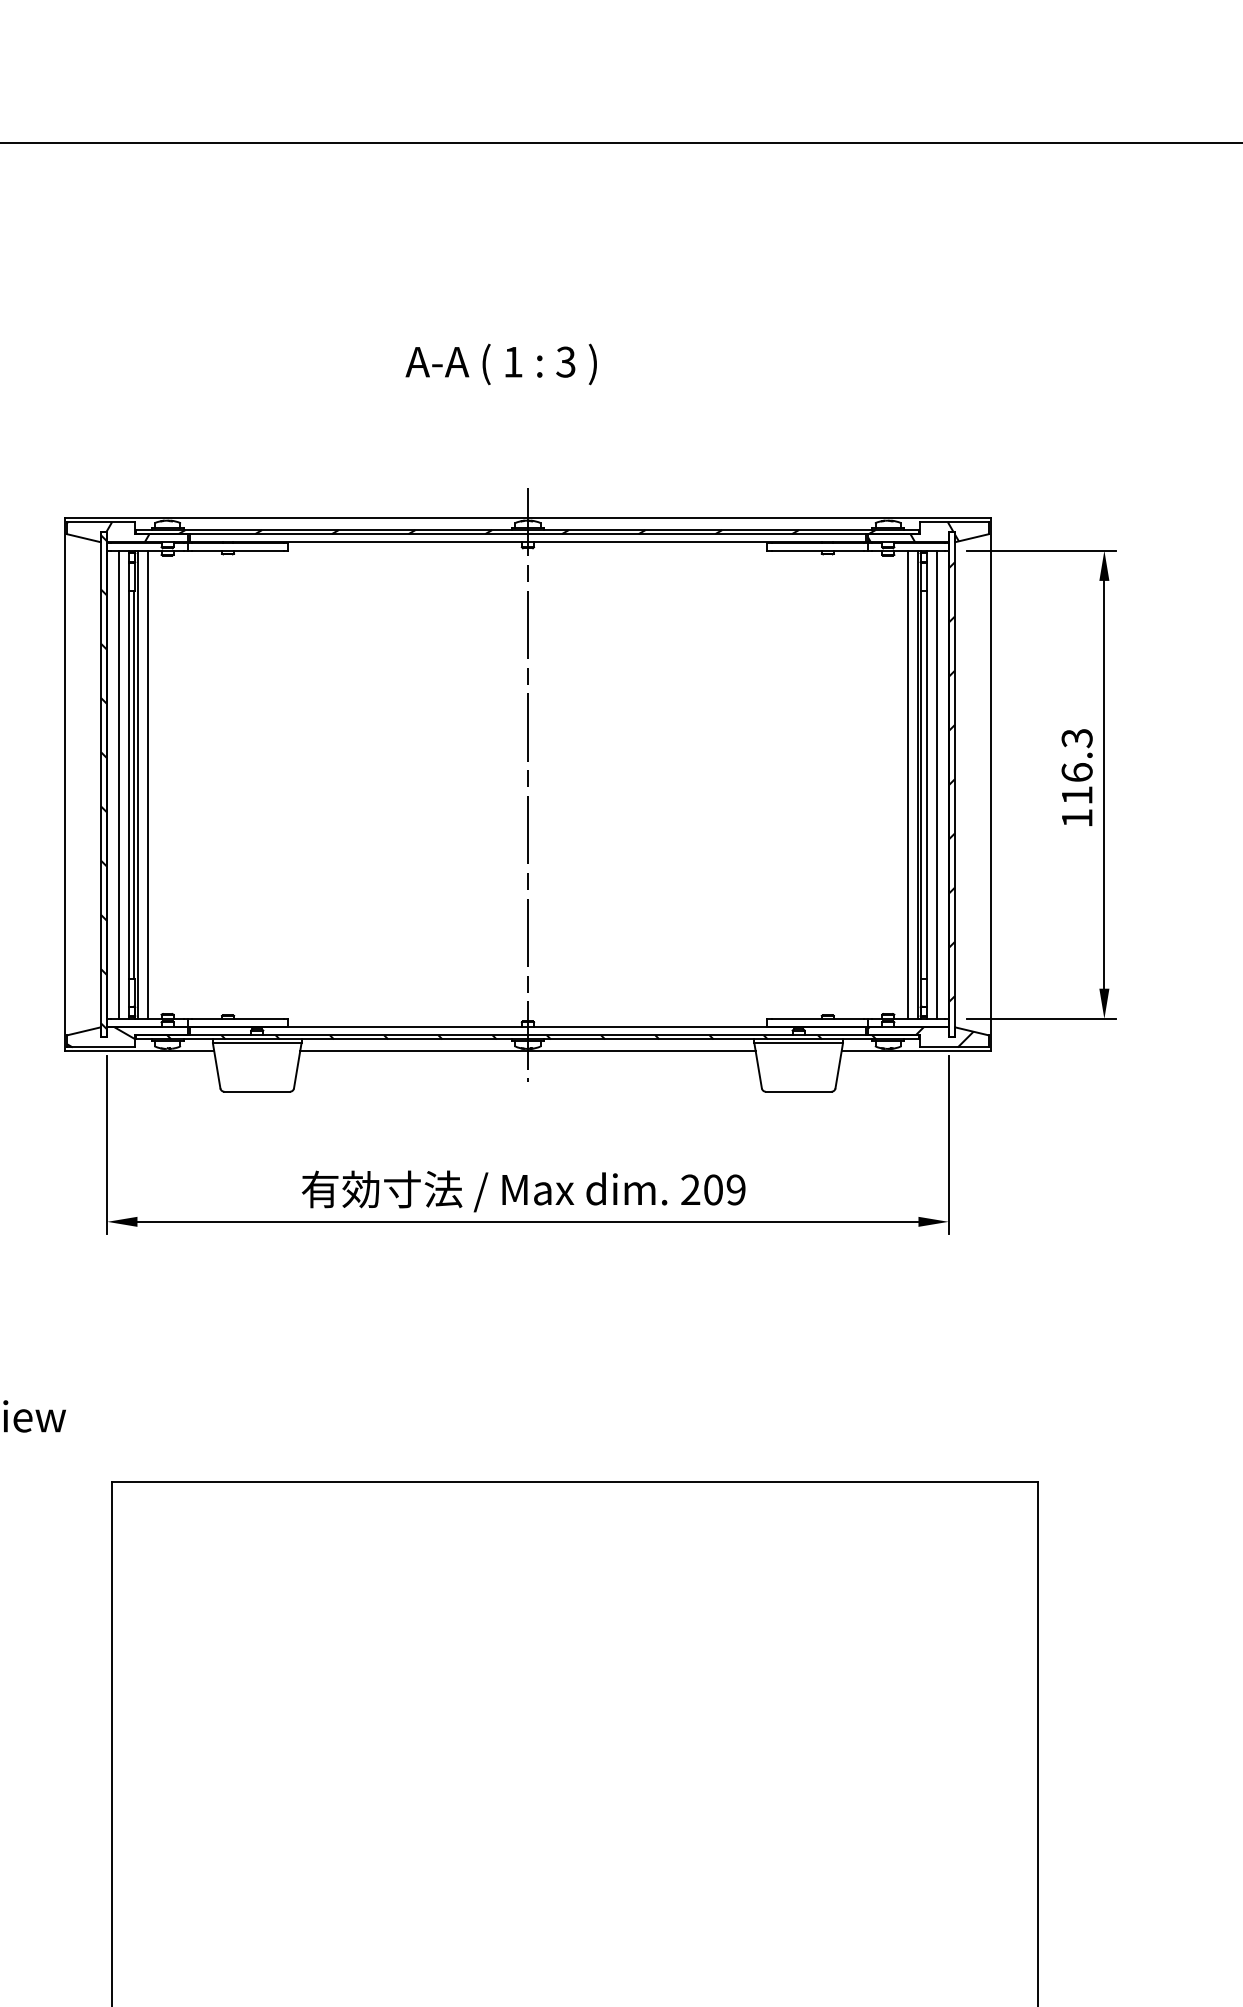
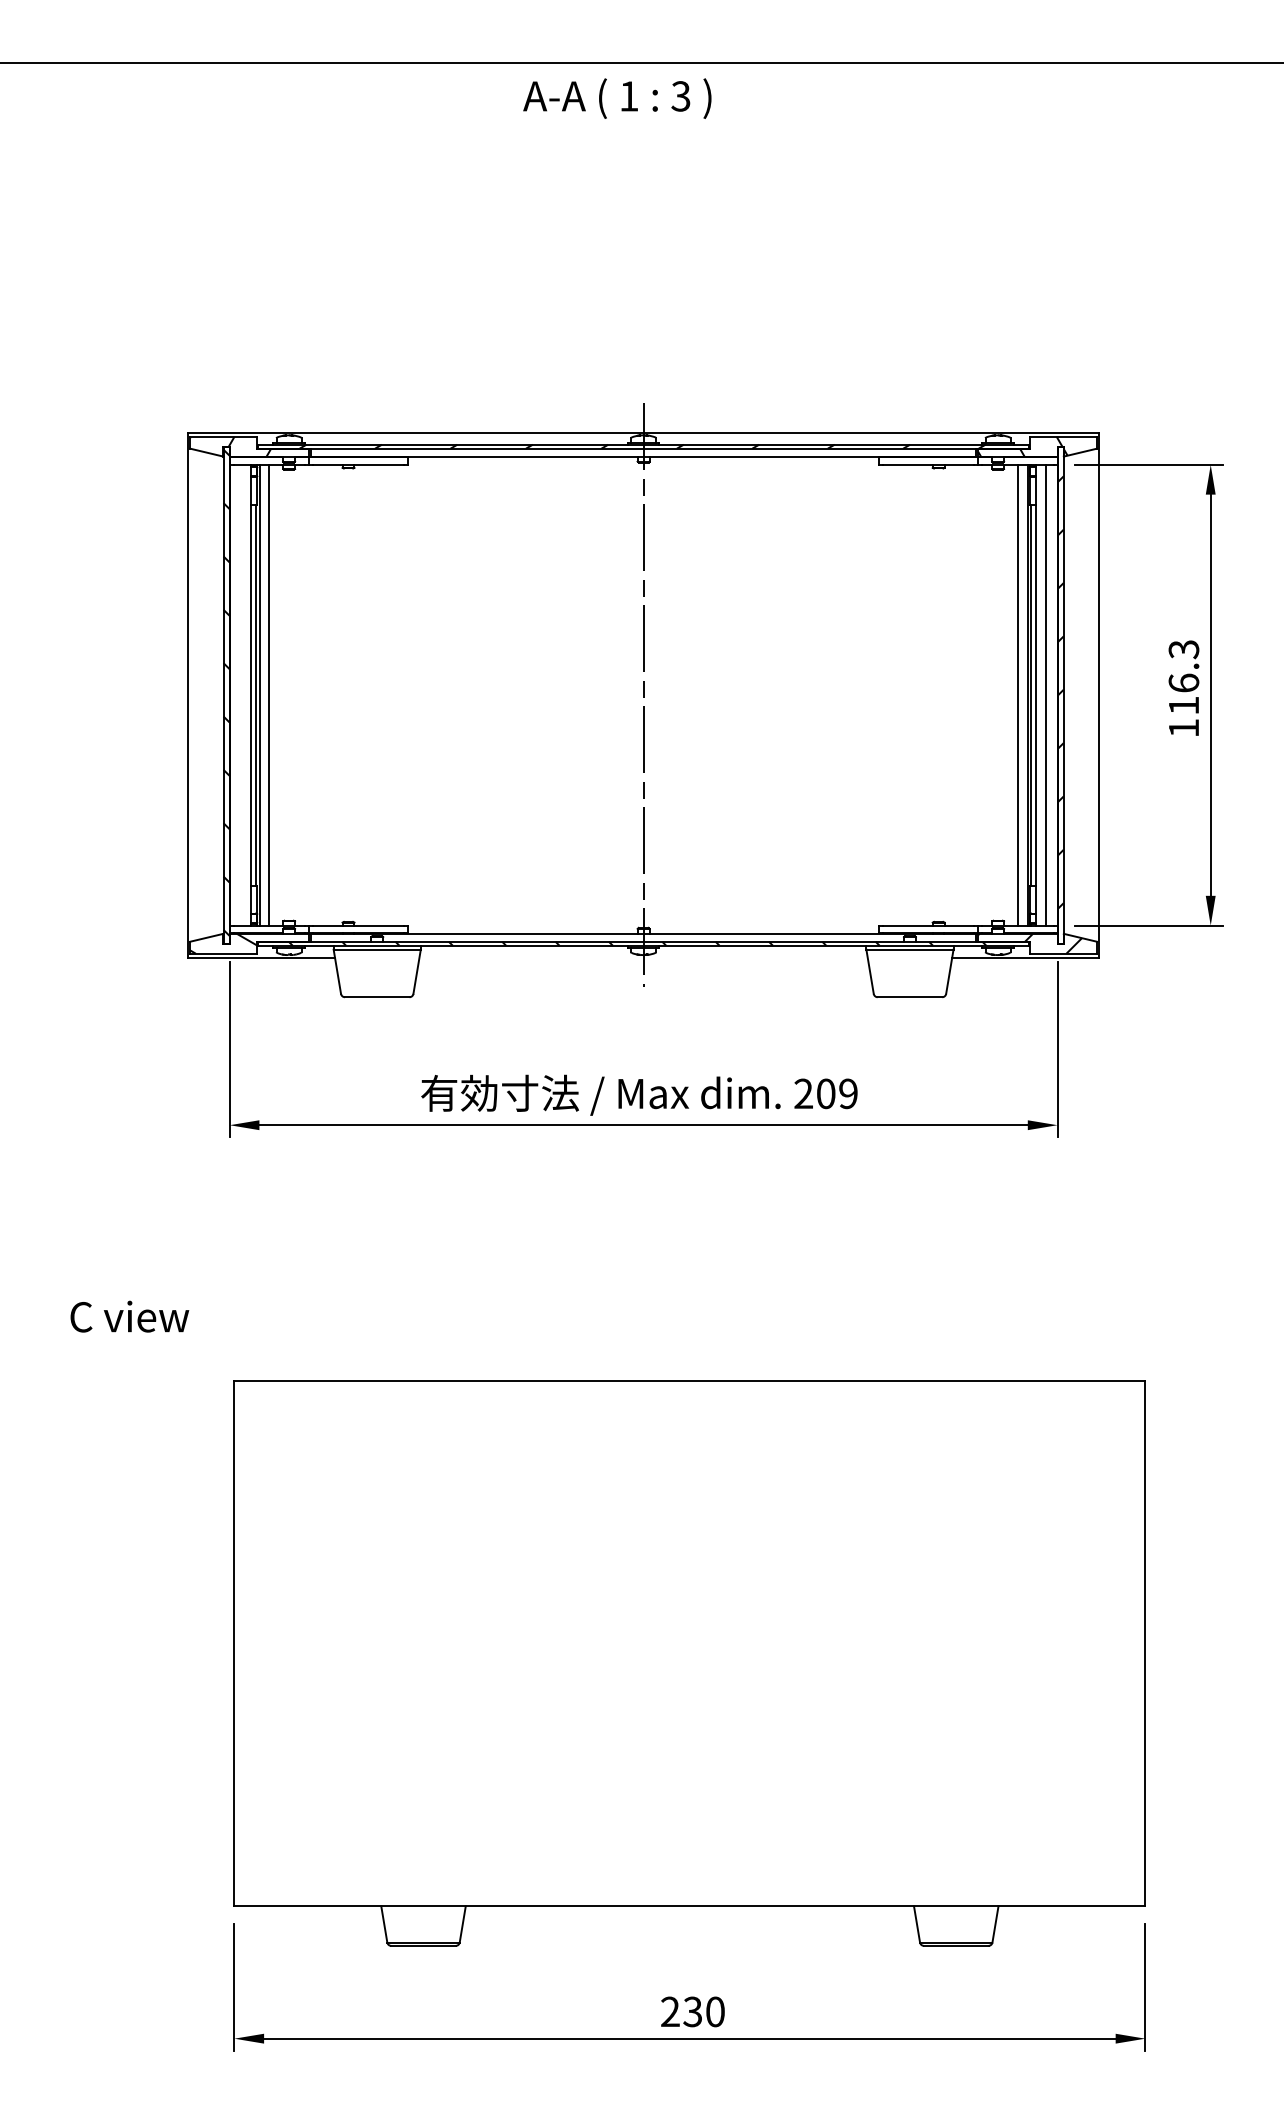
text: (501, 364) -> (617, 98), moved
line: (119, 784) -> (241, 694), removed
line: (527, 1051) -> (643, 957), removed

